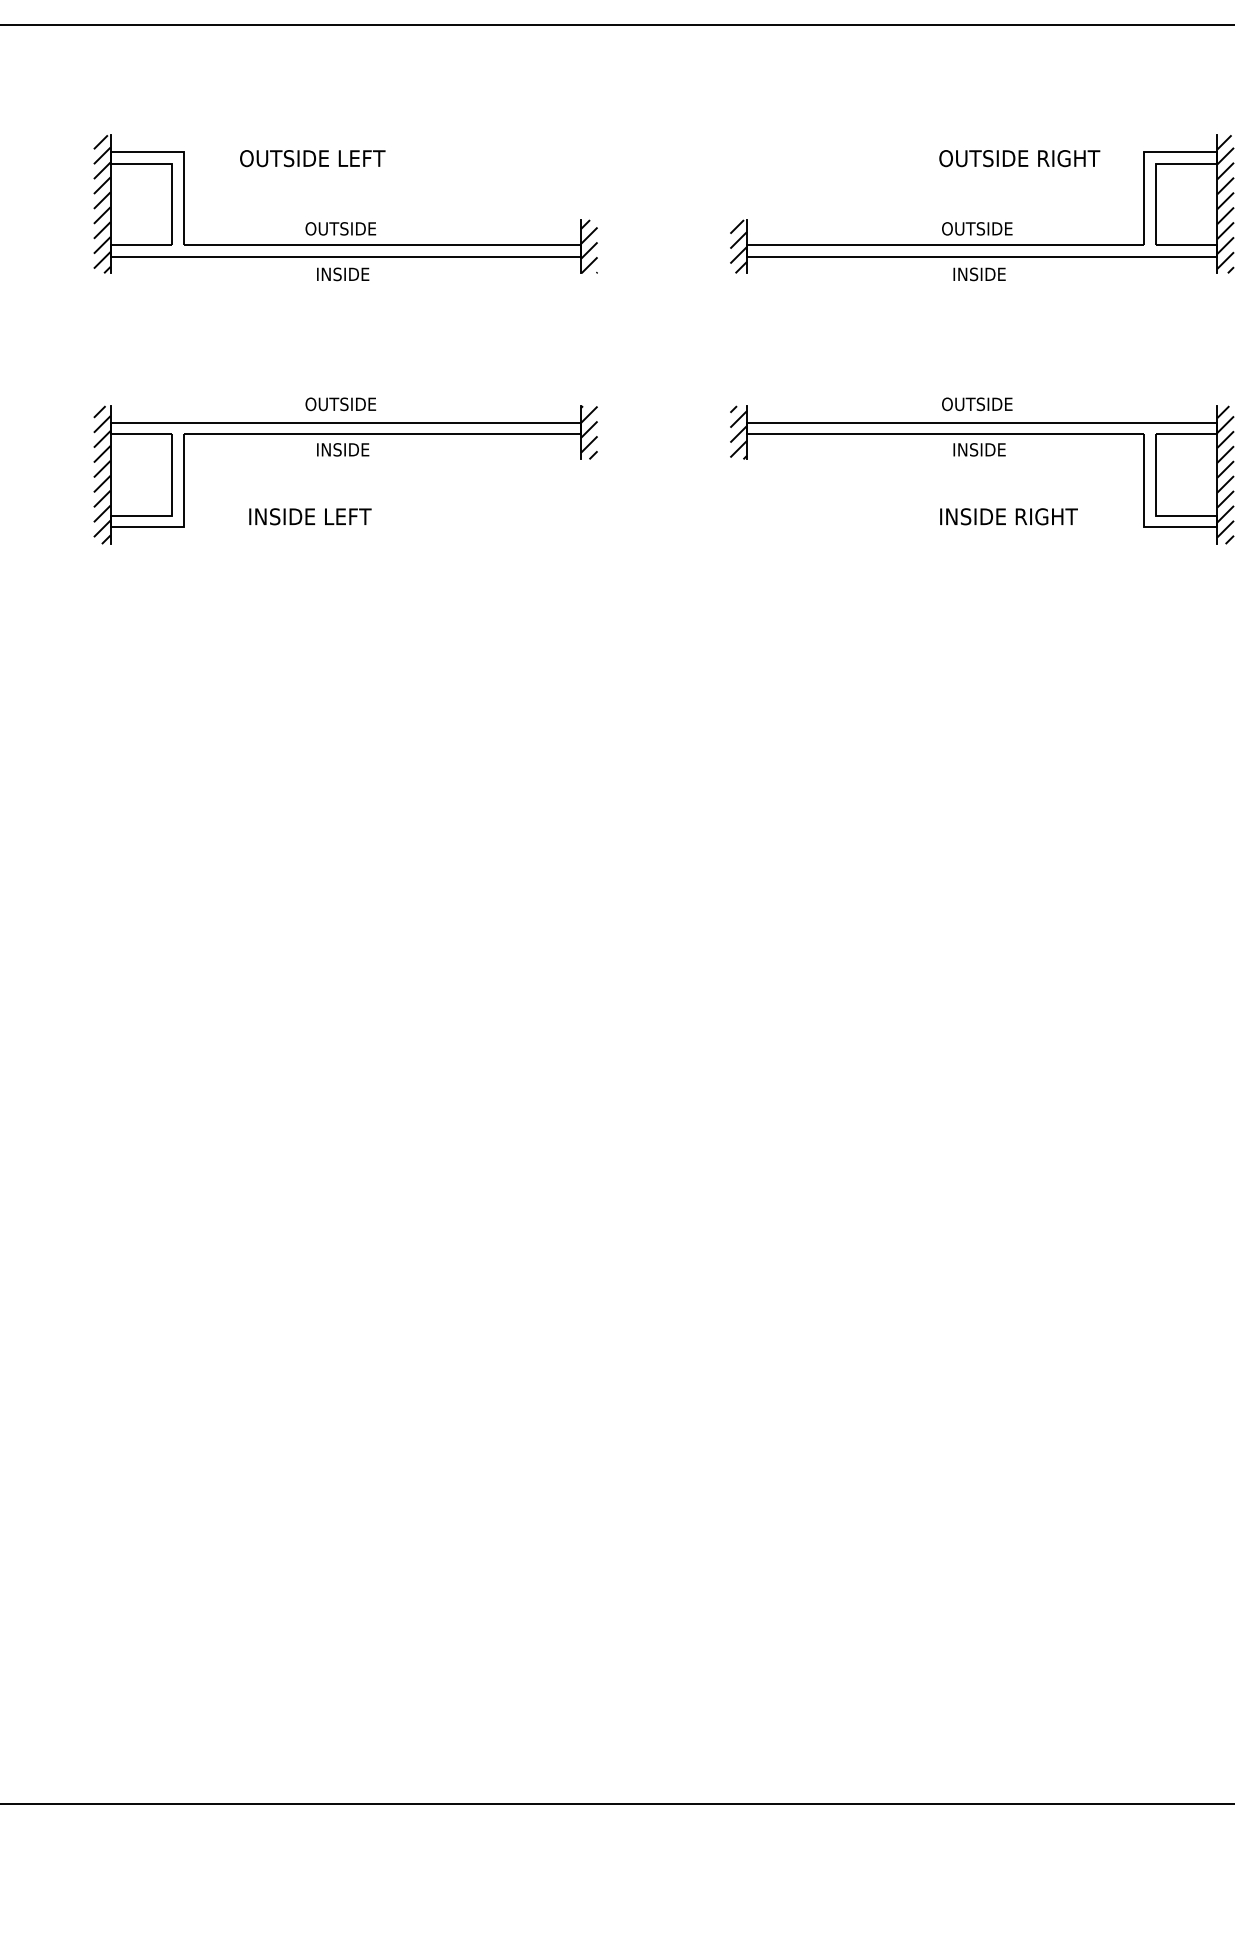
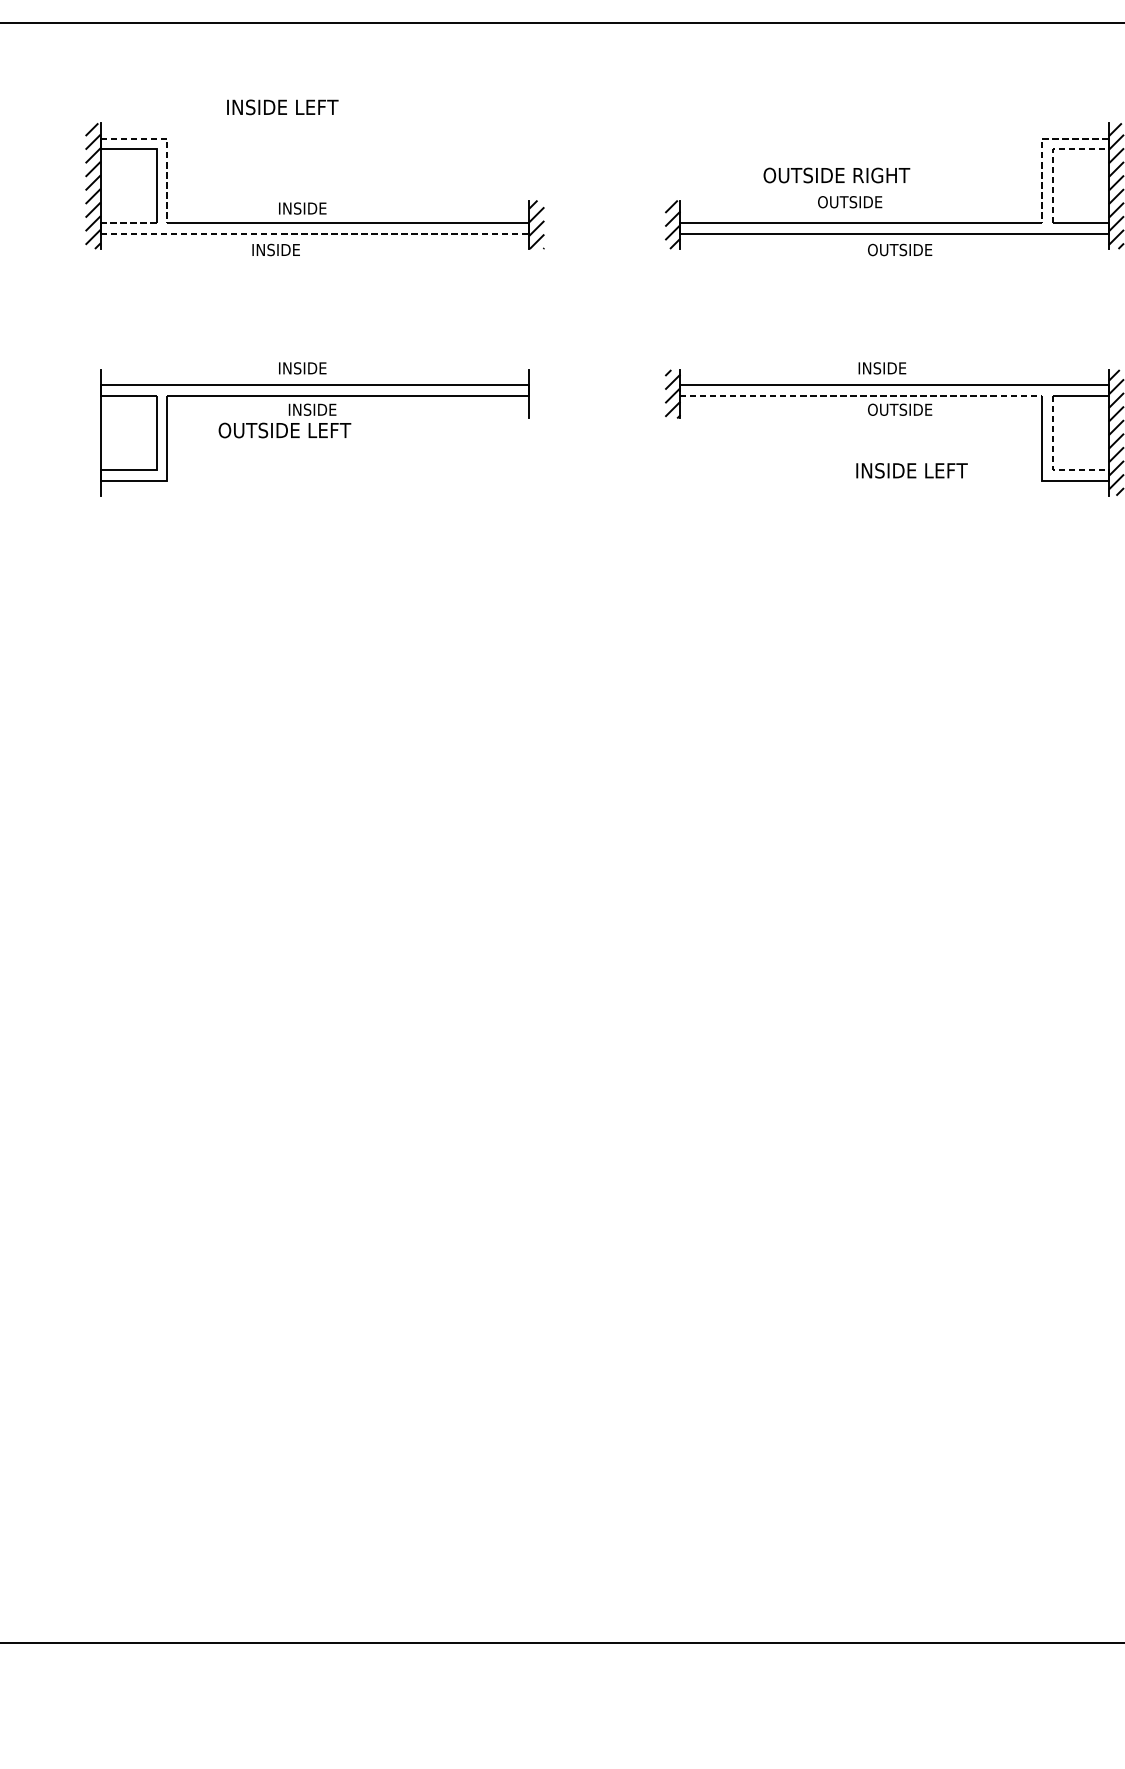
text: (312, 158) -> (284, 430), moved
text: (1019, 158) -> (836, 175), moved
line: (183, 161) -> (167, 147), solid -> dashed
line: (1144, 161) -> (1042, 147), solid -> dashed
line: (1155, 172) -> (1052, 157), solid -> dashed
text: (340, 228) -> (310, 208), OUTSIDE -> INSIDE
text: (977, 228) -> (850, 201), moved
line: (141, 245) -> (128, 223), solid -> dashed
line: (346, 256) -> (315, 233), solid -> dashed
text: (343, 274) -> (276, 250), moved
text: (987, 274) -> (899, 250), INSIDE -> OUTSIDE
text: (340, 404) -> (310, 368), OUTSIDE -> INSIDE
text: (977, 404) -> (890, 368), OUTSIDE -> INSIDE
hatch: (588, 432) -> (536, 394), removed
line: (939, 434) -> (855, 395), solid -> dashed
text: (987, 449) -> (899, 409), INSIDE -> OUTSIDE
hatch: (101, 475) -> (92, 433), removed
line: (1155, 506) -> (1052, 461), solid -> dashed
text: (310, 516) -> (282, 107), moved
text: (1047, 516) -> (954, 470), INSIDE RIGHT -> INSIDE LEFT

